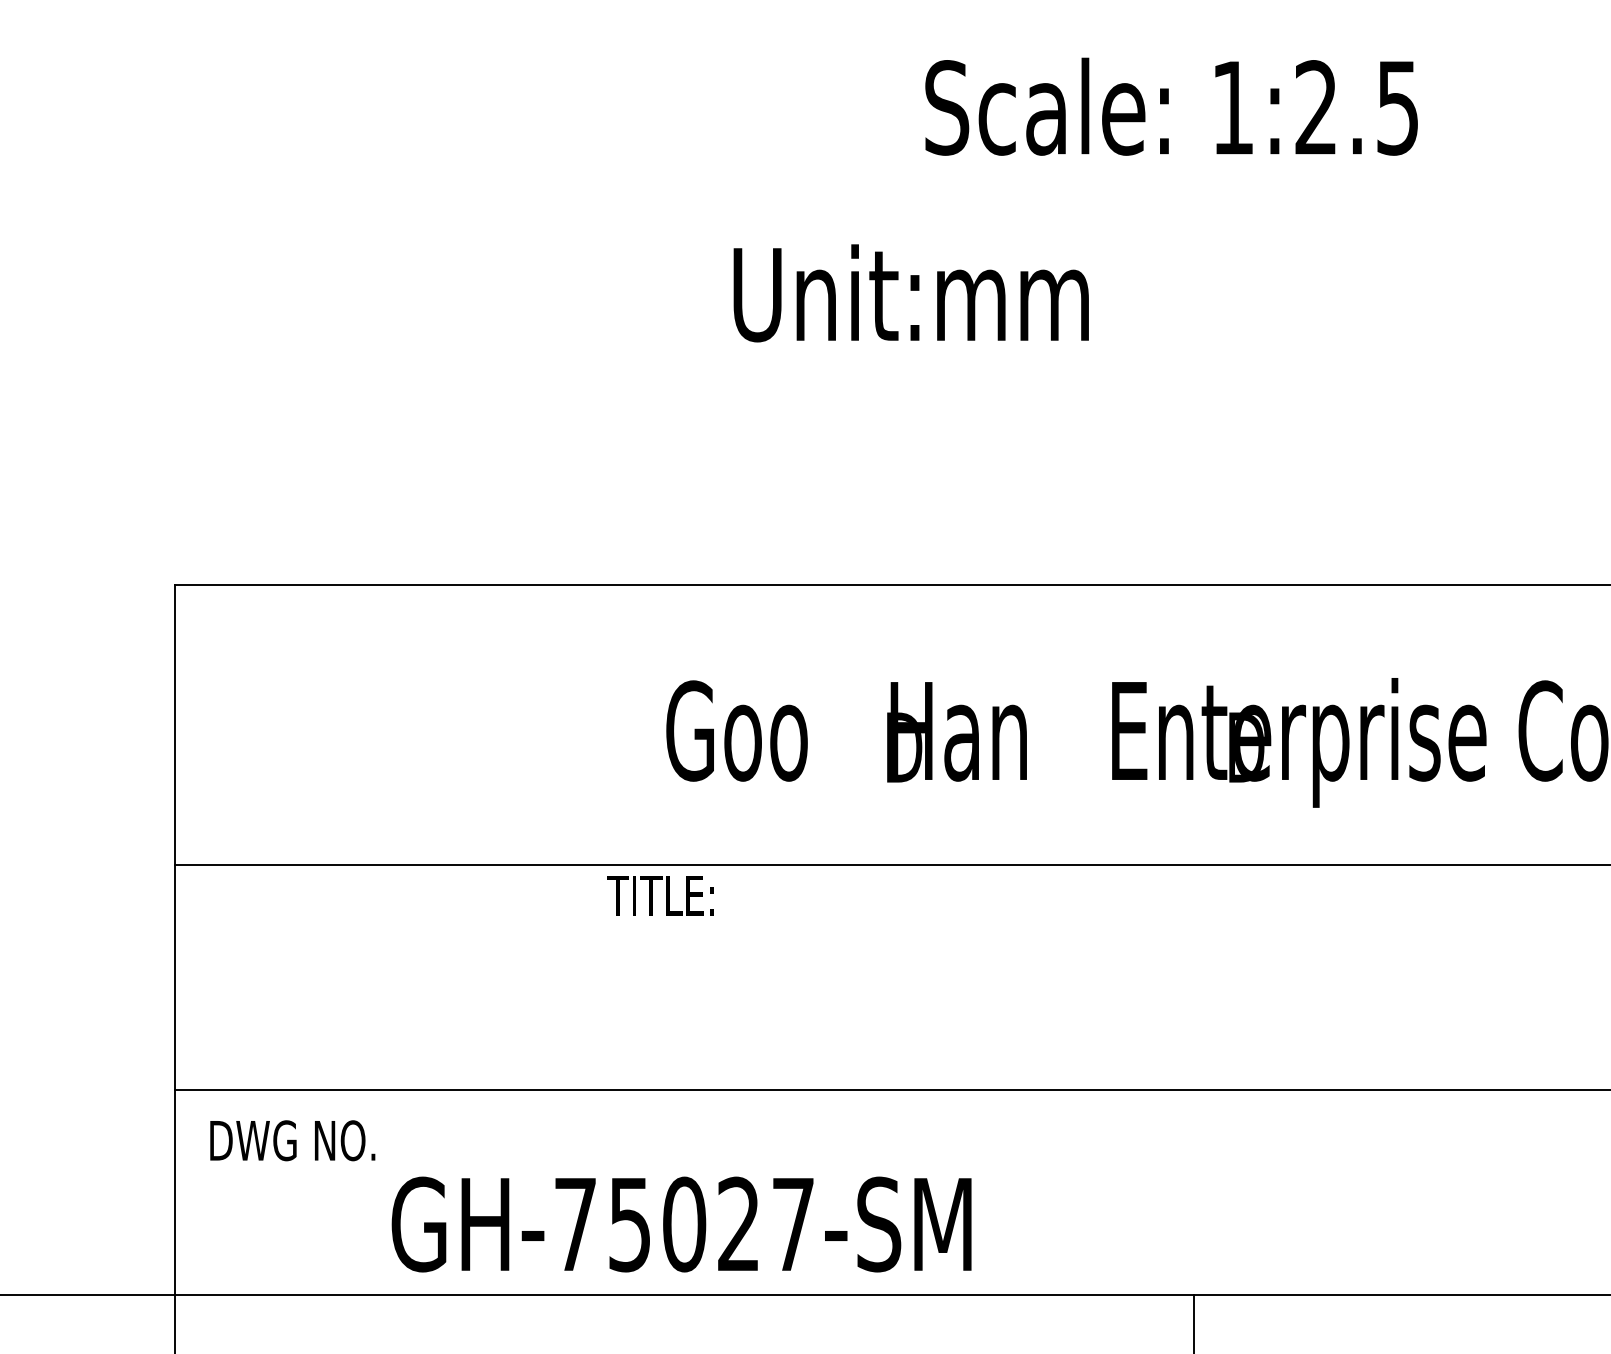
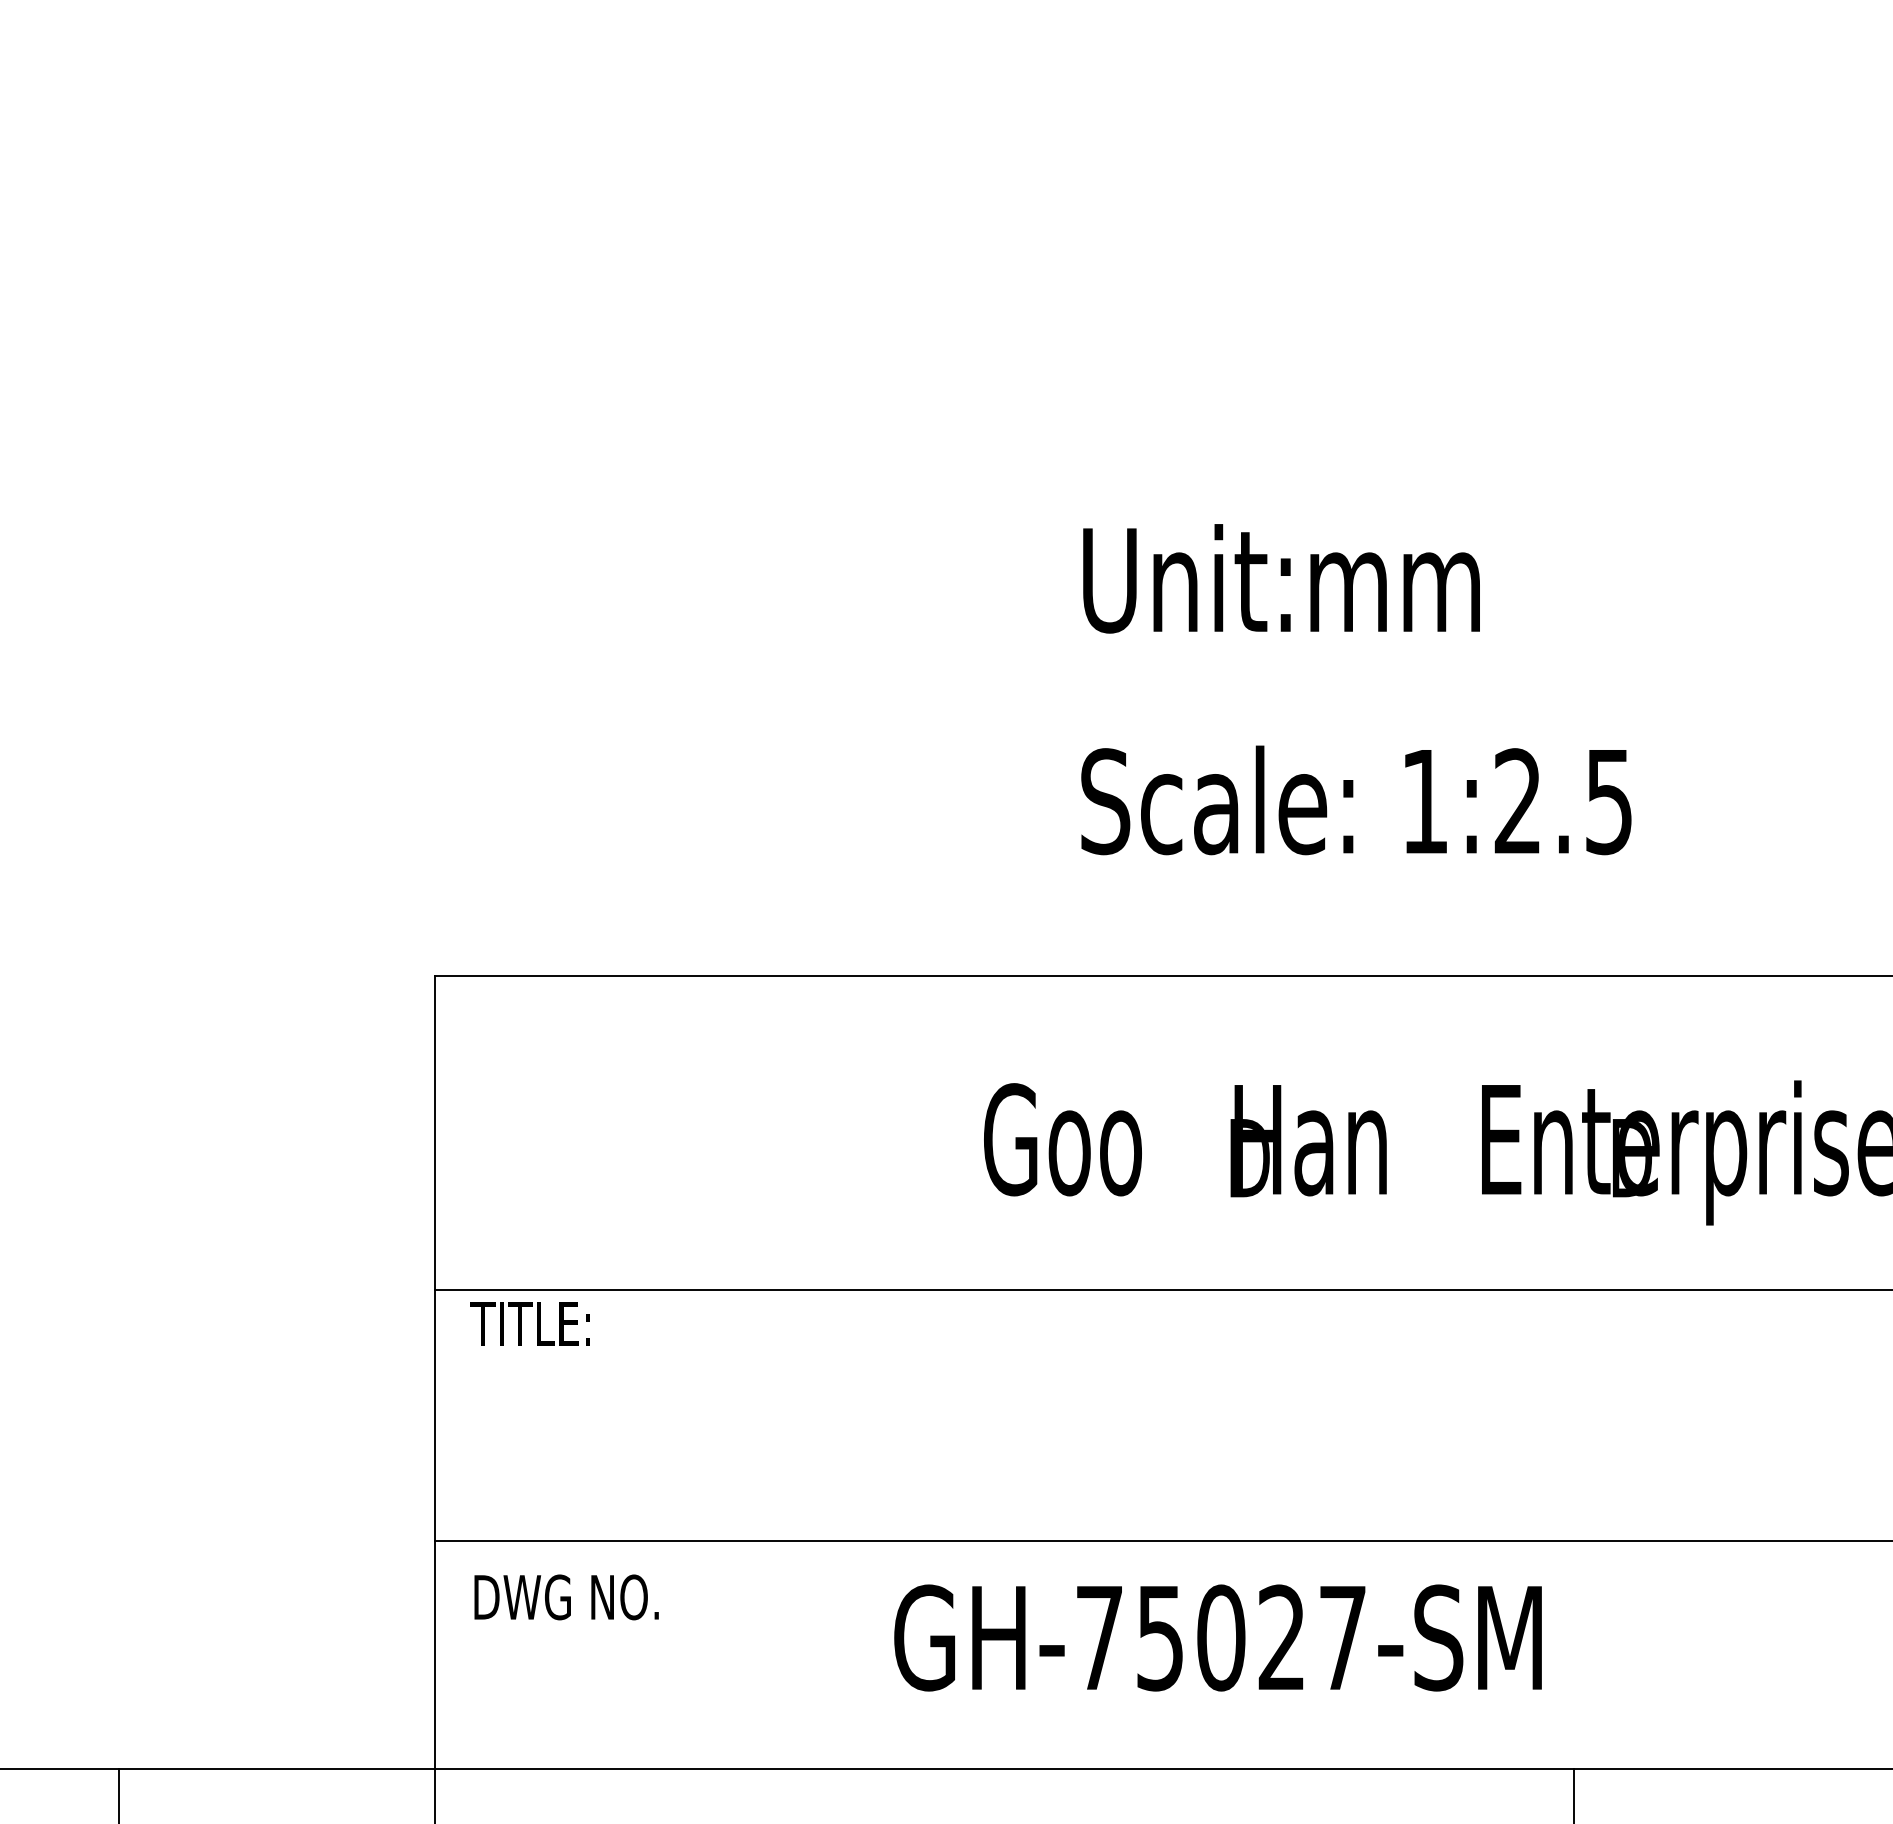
text: (1171, 106) -> (1356, 800), moved
text: (911, 293) -> (1281, 578), moved
text: (659, 895) -> (529, 1323), moved
text: (681, 1224) -> (1217, 1637), moved

